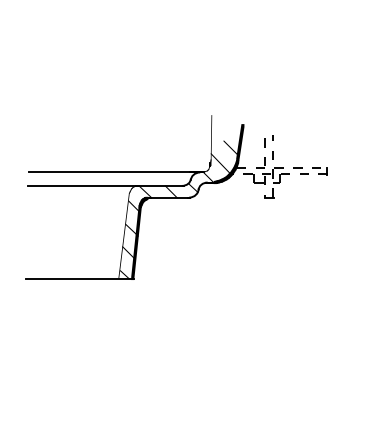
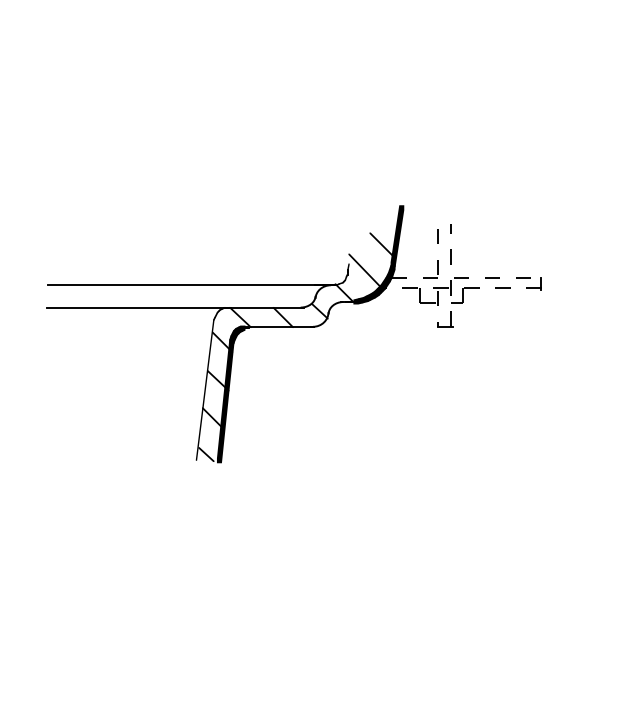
fill: (211, 140) -> (349, 232), removed
line: (80, 278) -> (133, 460), removed

